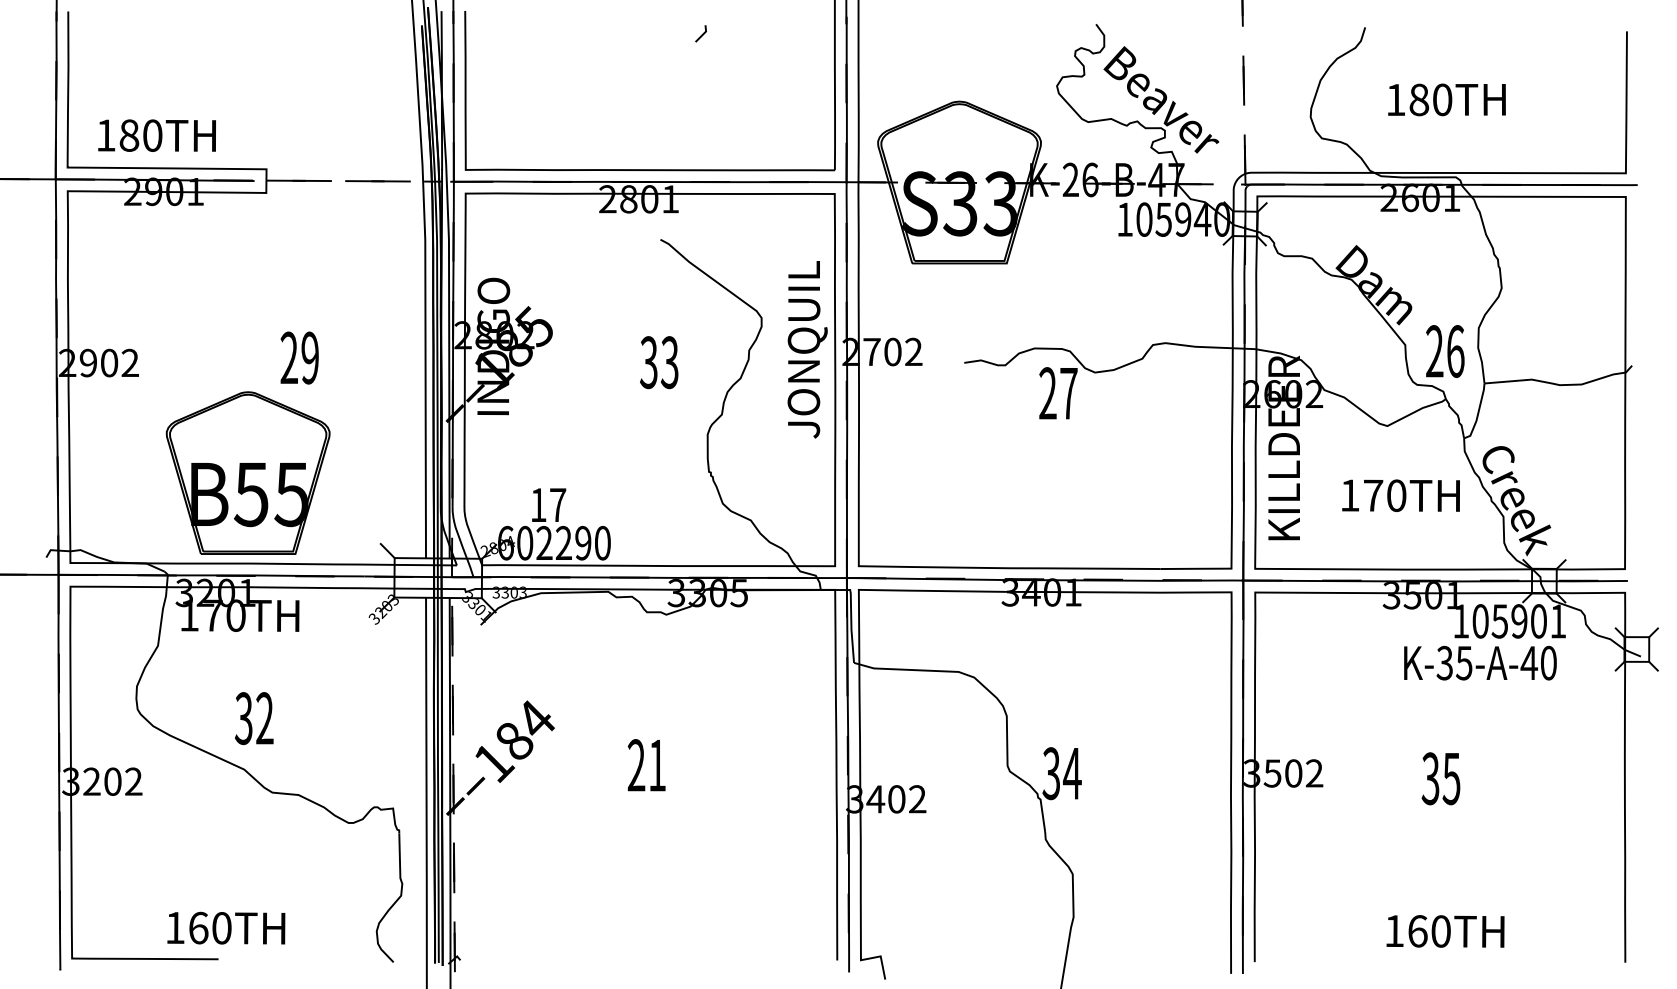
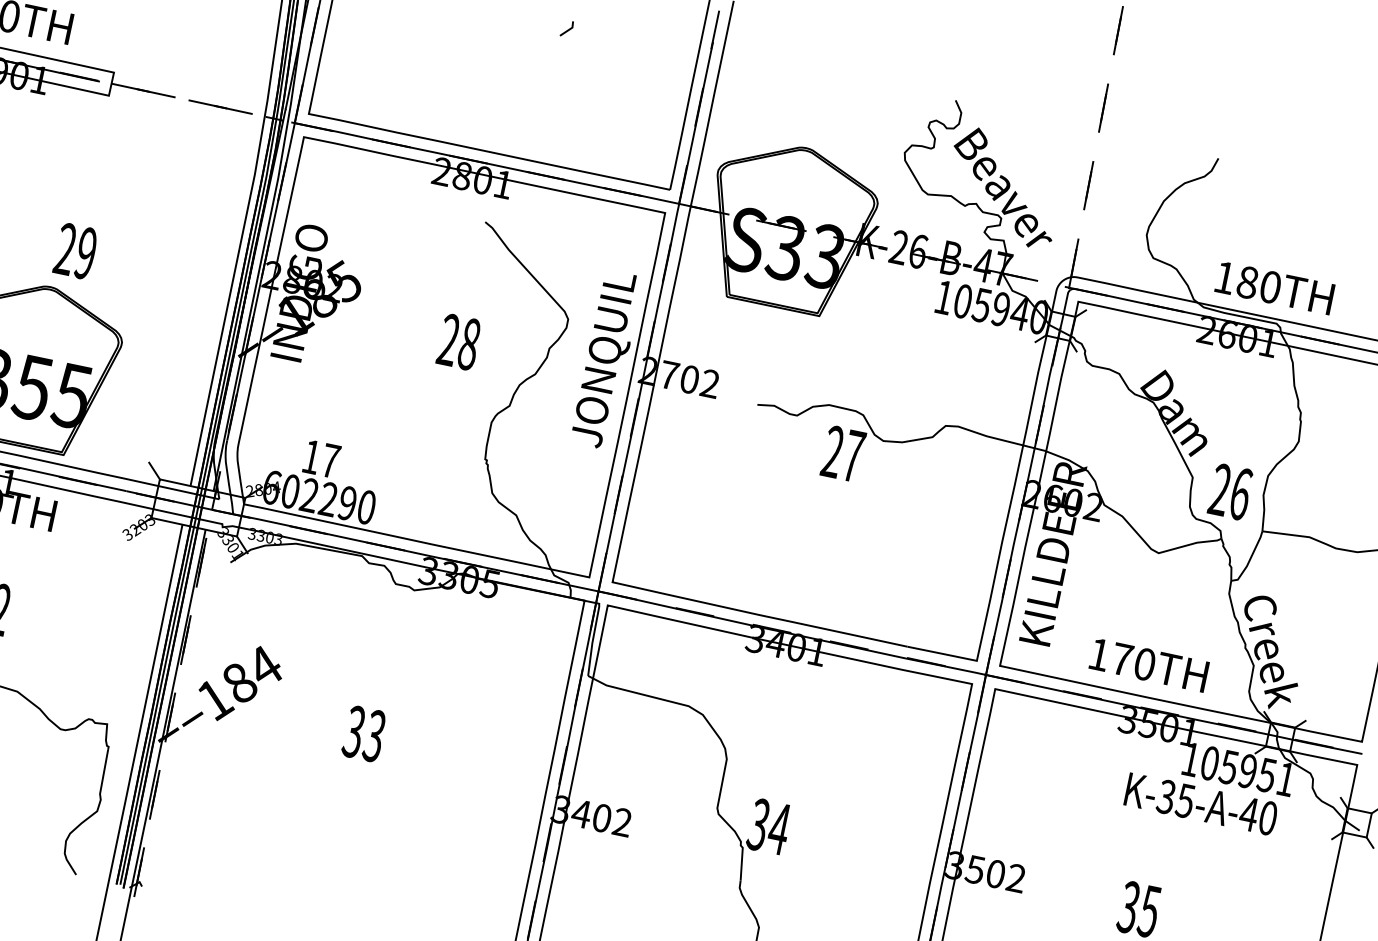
text: (1446, 99) -> (1274, 287), moved
text: (299, 357) -> (75, 250), moved
text: (659, 362) -> (459, 342), 33 -> 28
text: (1400, 495) -> (1148, 664), moved
text: (1538, 621) -> (1266, 775), 105901 -> 105951
text: (646, 765) -> (364, 733), 21 -> 33

